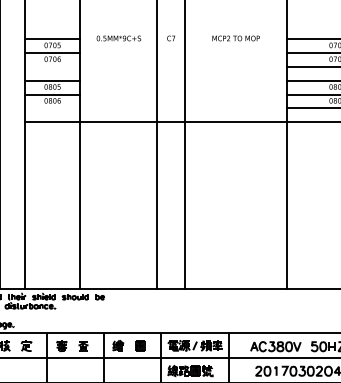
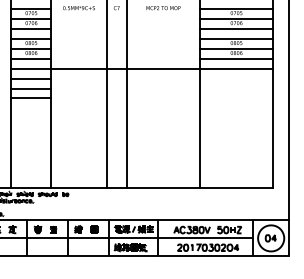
line: (52, 66) -> (31, 28), added
line: (52, 108) -> (31, 58), added
line: (52, 136) -> (31, 78), added
line: (52, 150) -> (31, 88), added
line: (52, 163) -> (31, 98), added

